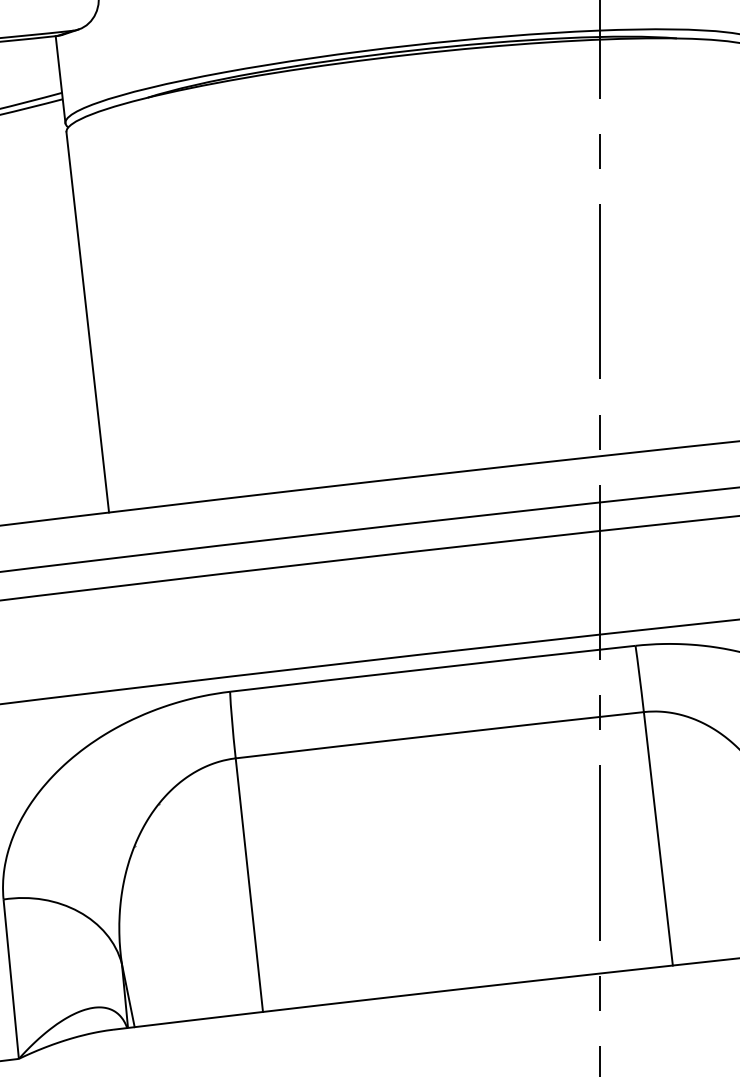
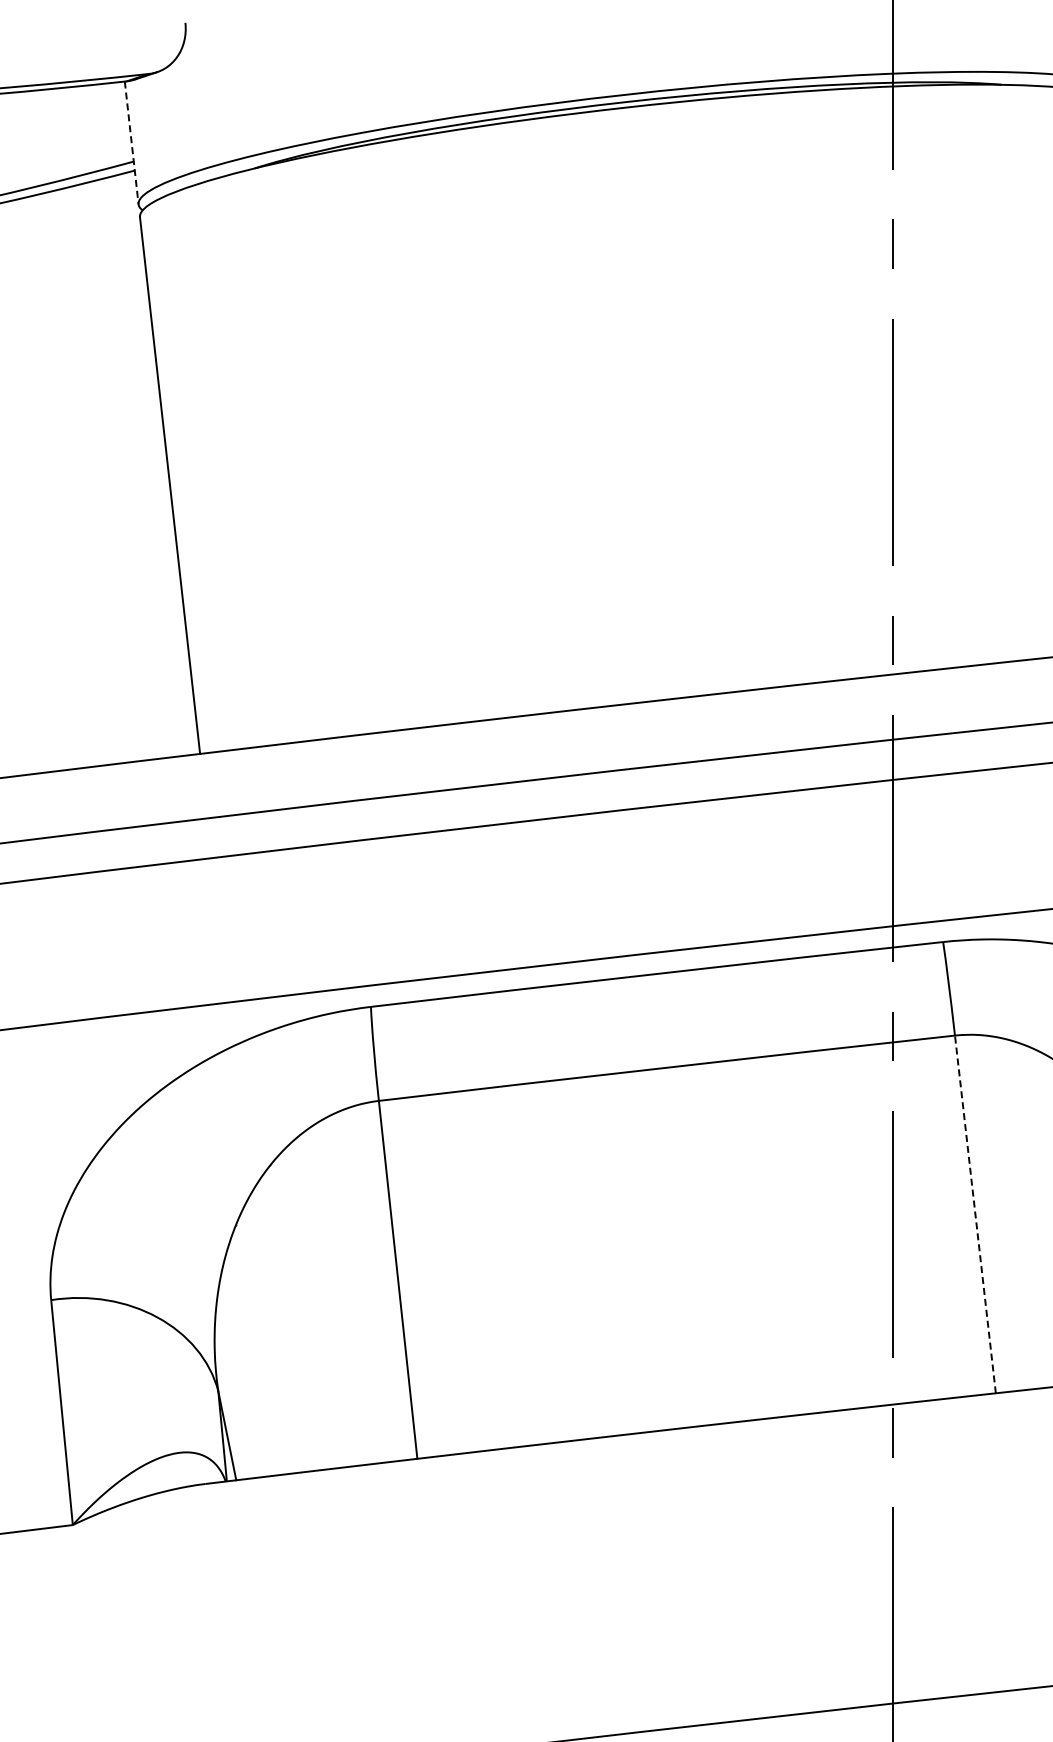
line: (60, 80) -> (131, 143), solid -> dashed
line: (658, 838) -> (975, 1213), solid -> dashed

